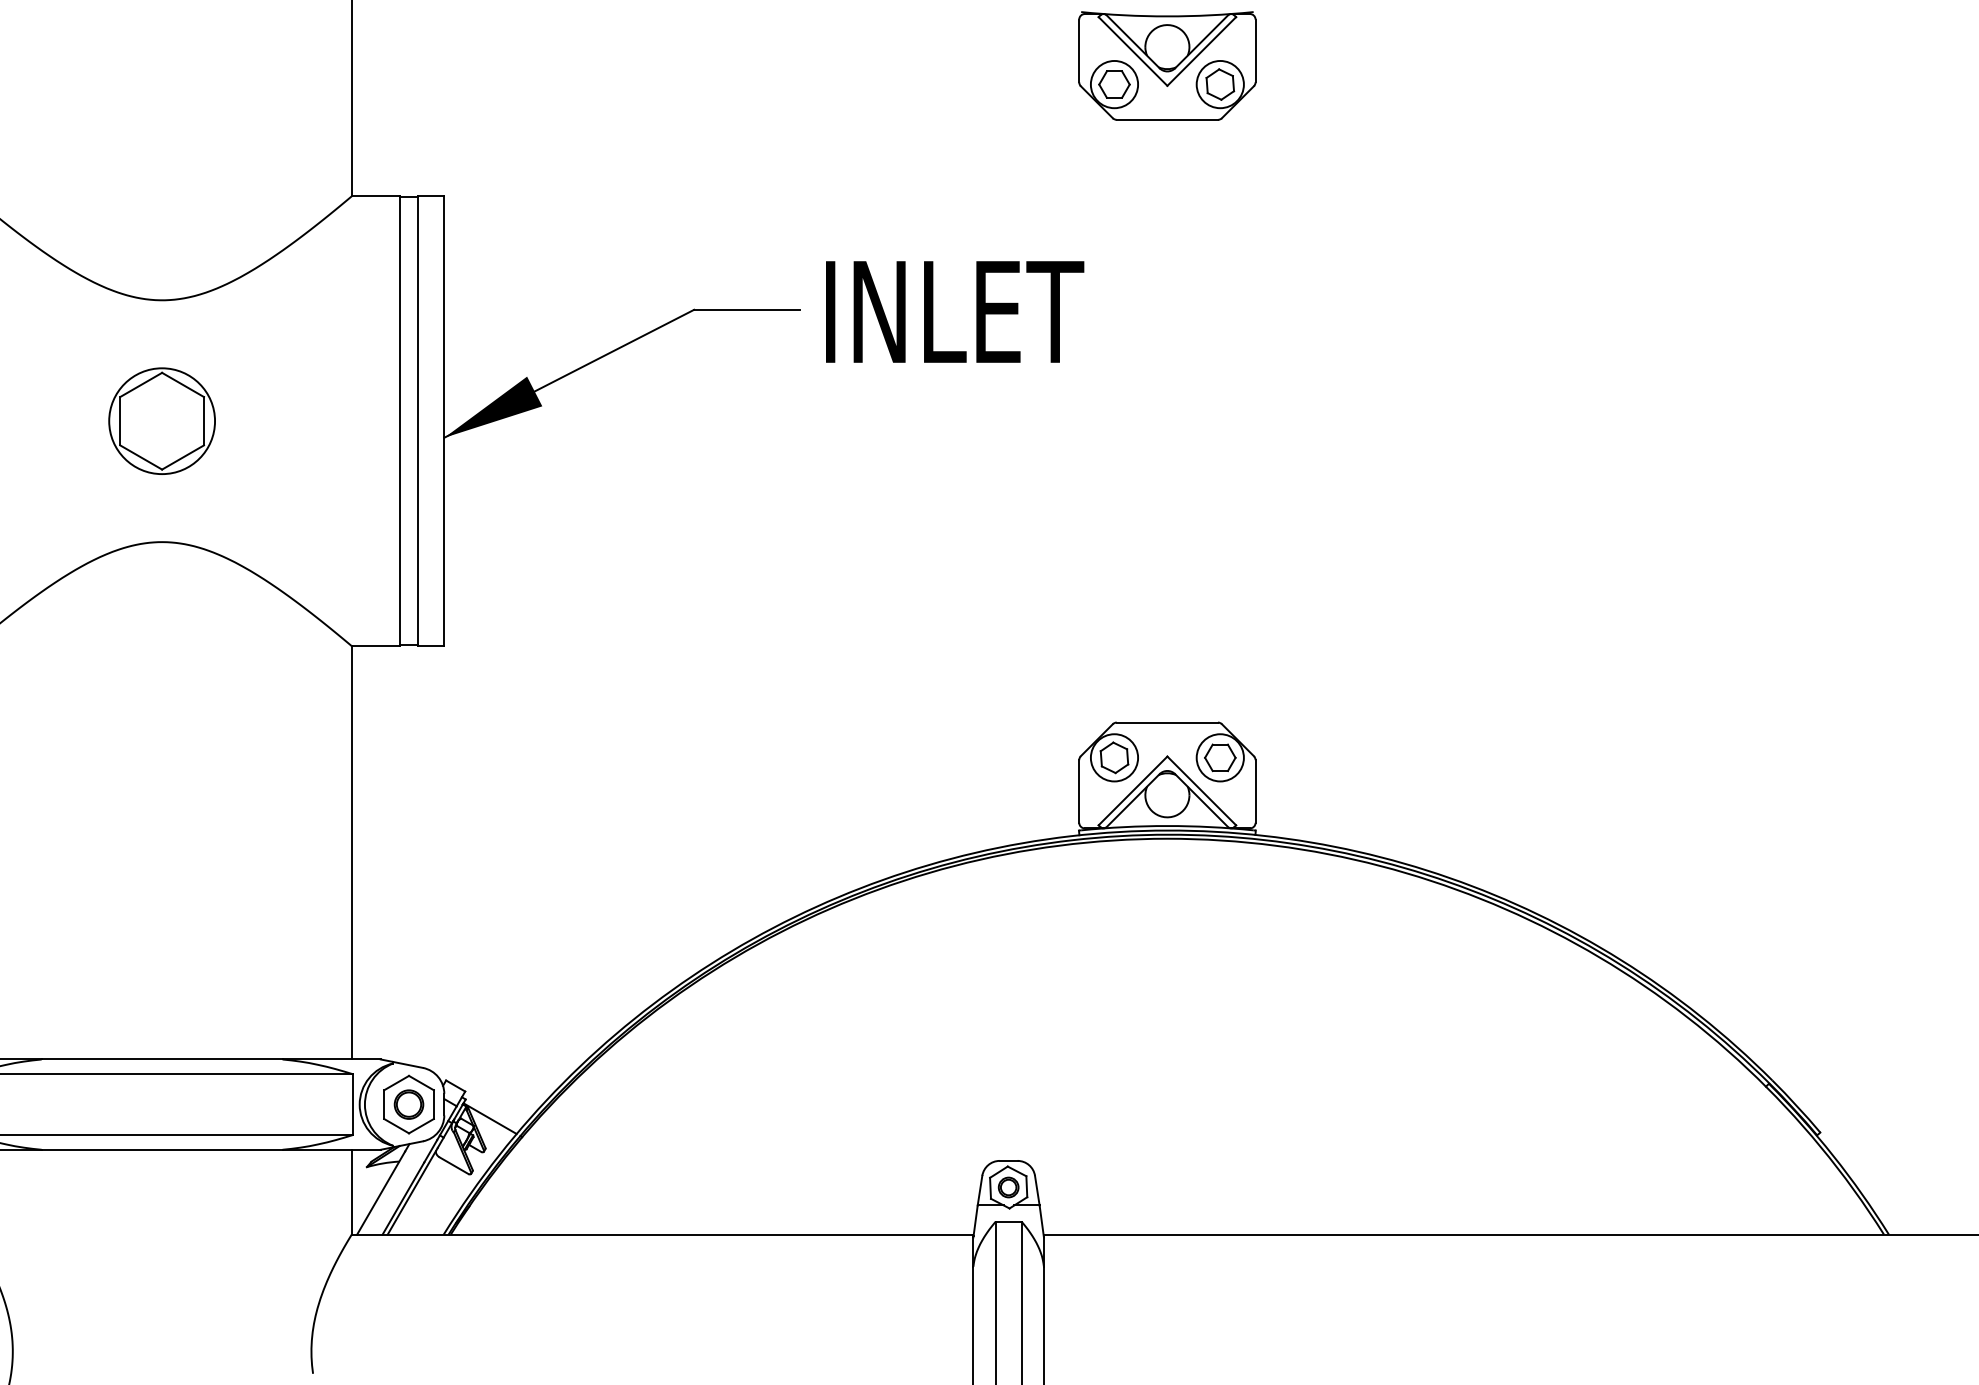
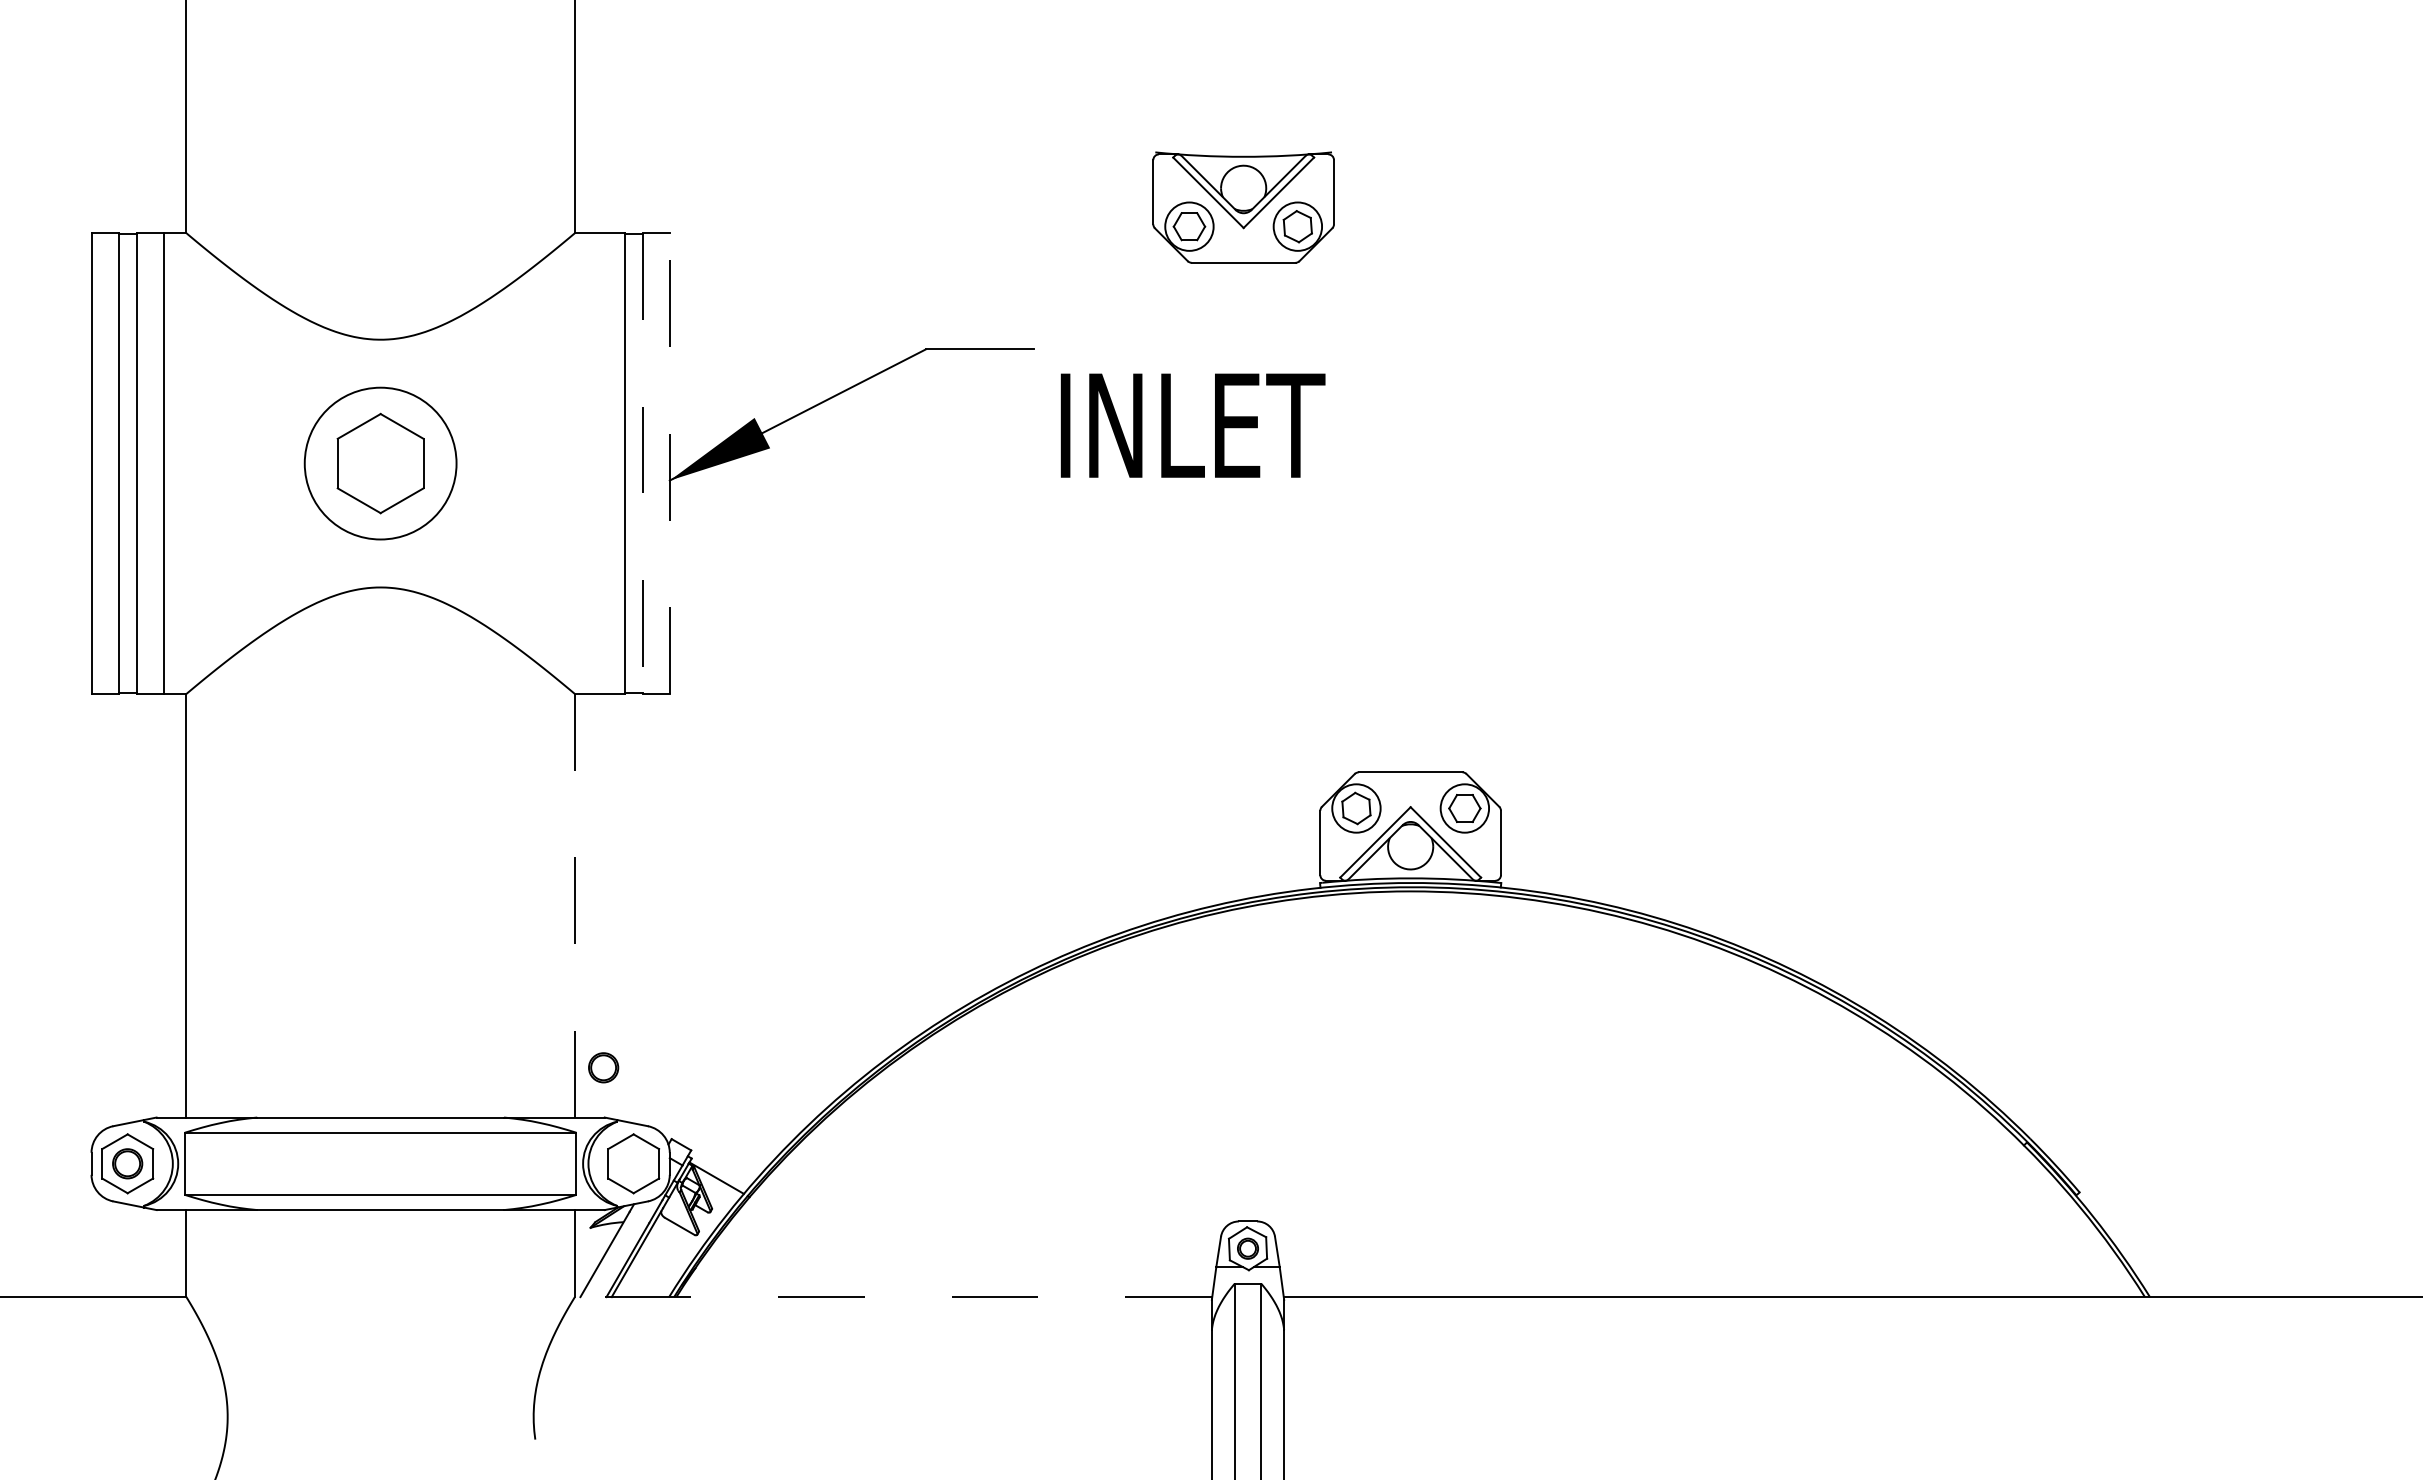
part: (1167, 65) -> (1243, 207), moved
text: (954, 311) -> (1192, 425), moved
circle: (161, 421) -> (380, 463), size x1.4
line: (444, 421) -> (669, 463), solid -> dashed
line: (417, 422) -> (642, 464), solid -> dashed
line: (351, 852) -> (574, 905), solid -> dashed
part: (408, 1104) -> (603, 1067), moved
line: (661, 1235) -> (892, 1297), solid -> dashed

